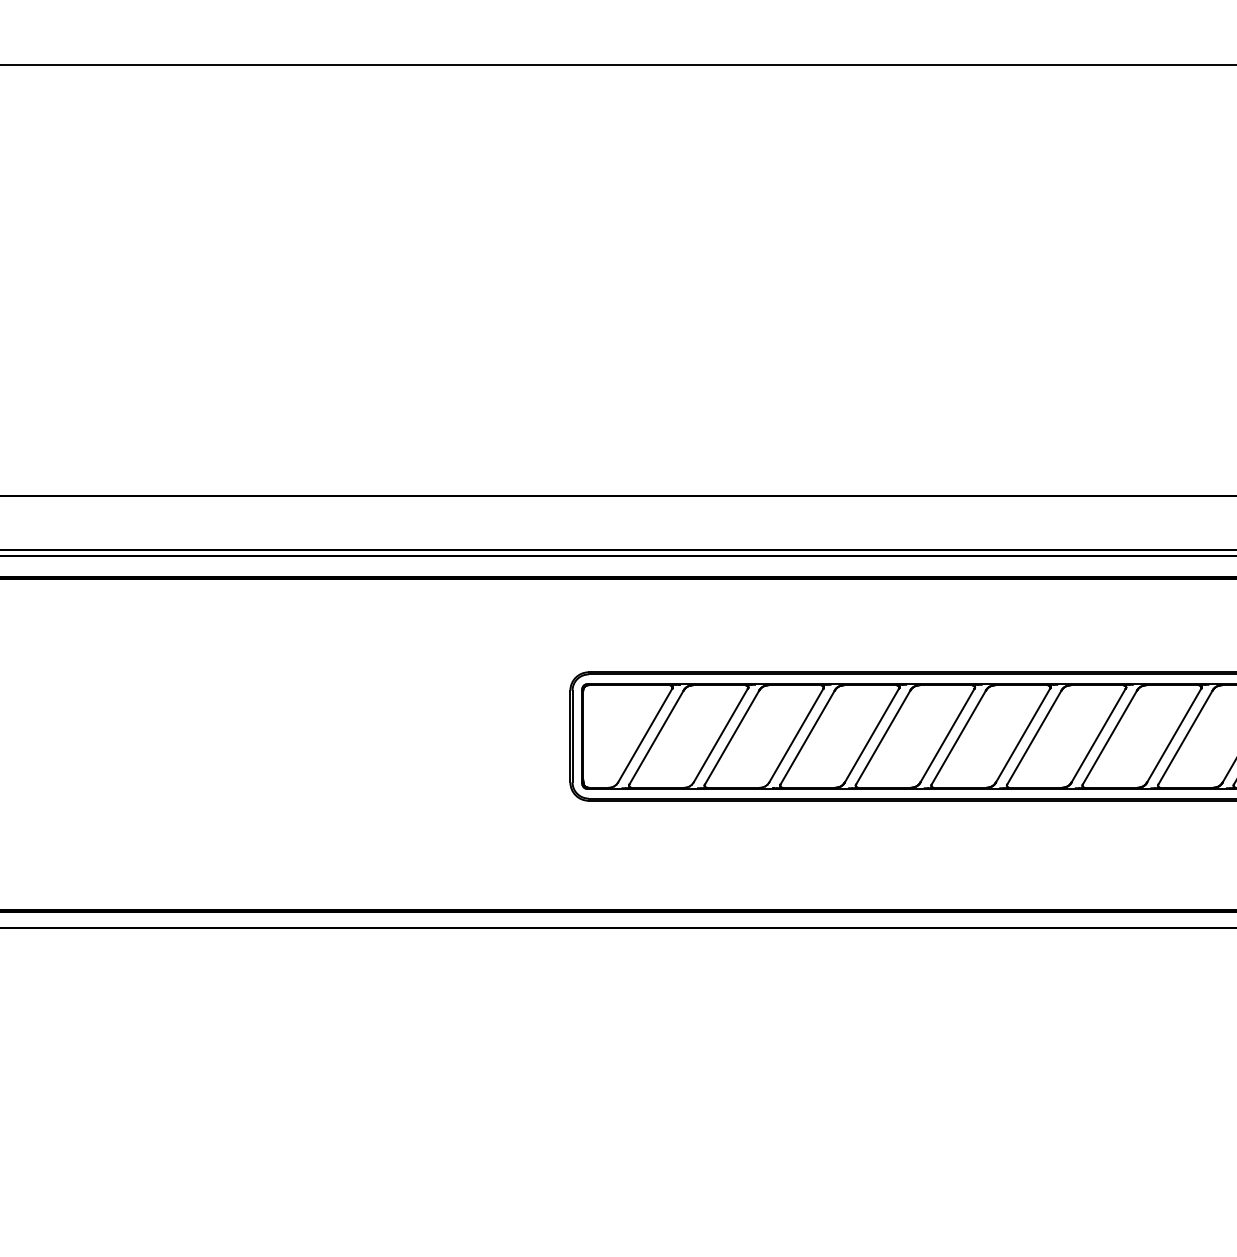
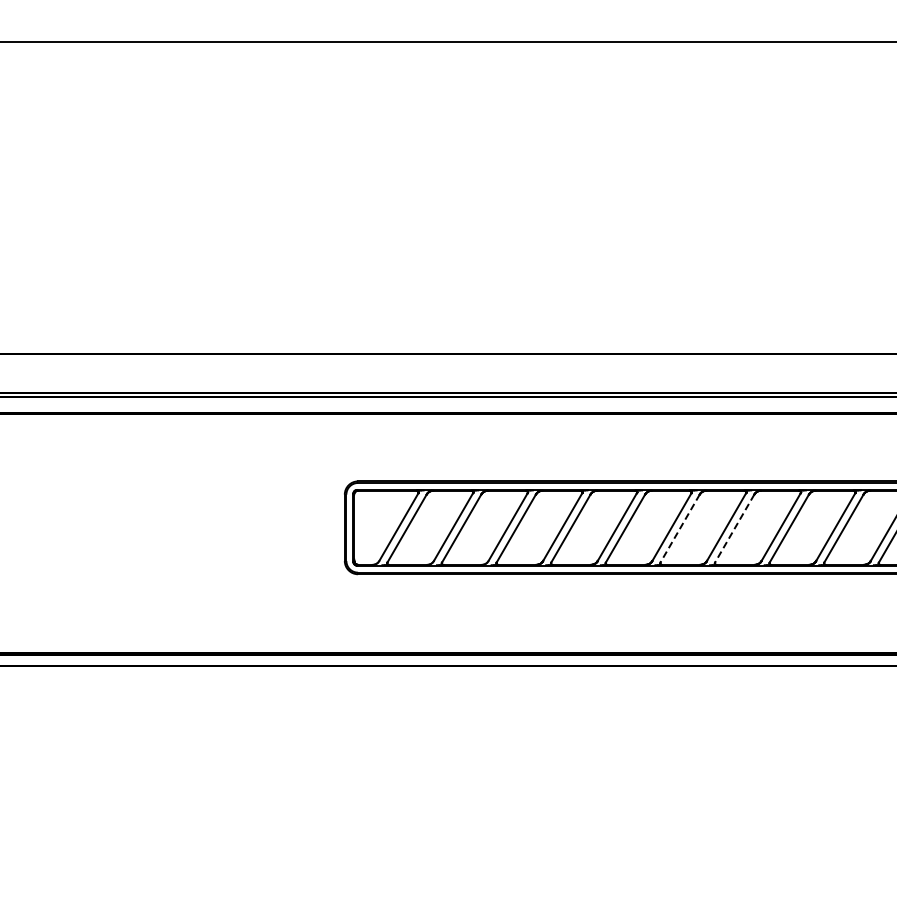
line: (1033, 738) -> (679, 529), solid -> dashed
line: (1109, 738) -> (734, 529), solid -> dashed

